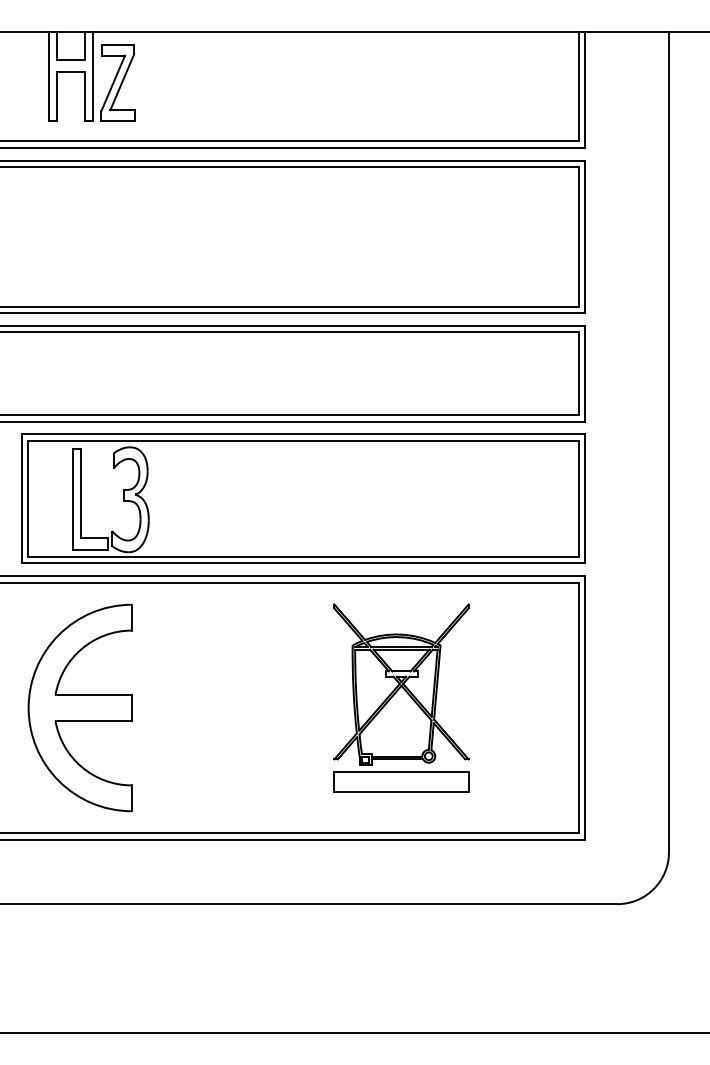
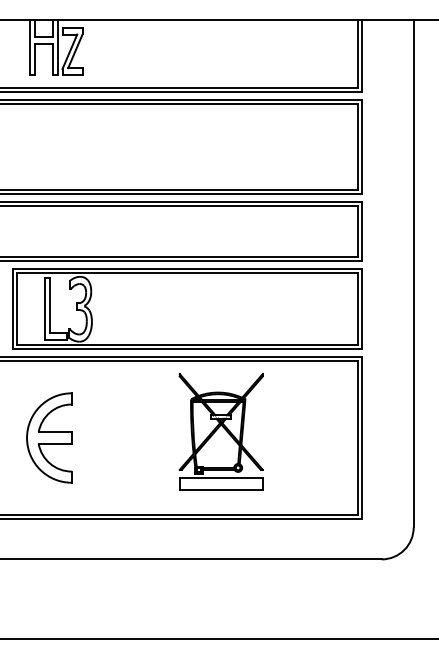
part: (400, 697) -> (220, 431), moved
part: (78, 707) -> (48, 437), size x0.7

